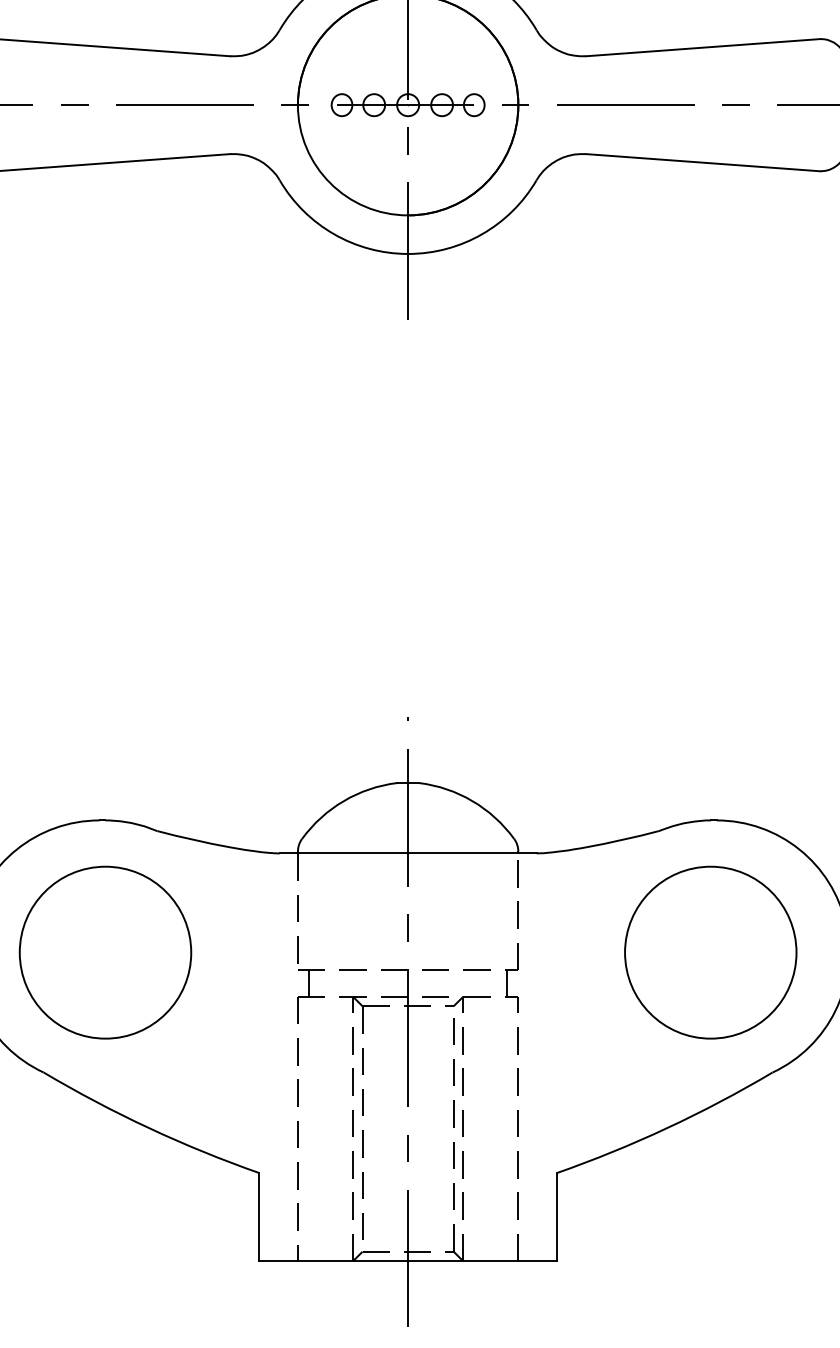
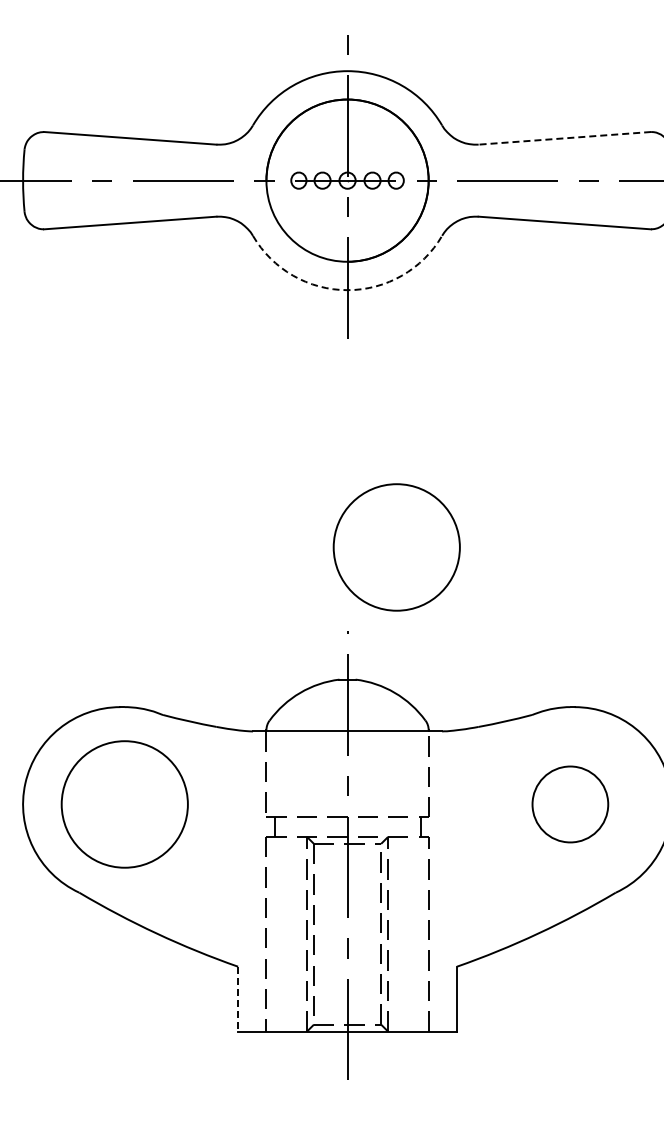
line: (702, 47) -> (564, 138), solid -> dashed
arc: (408, 254) -> (347, 290), solid -> dashed
part: (474, 603) -> (396, 547), added
part: (711, 952) -> (570, 804), size x0.6
line: (259, 1217) -> (238, 999), solid -> dashed

